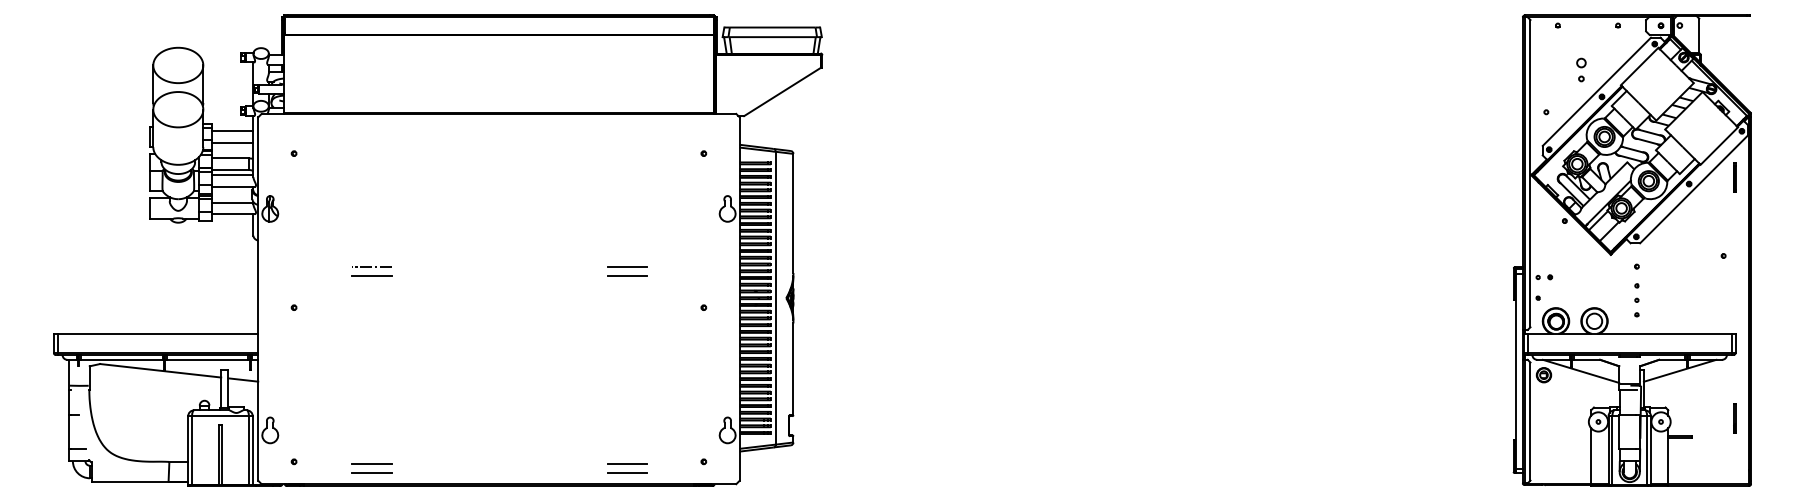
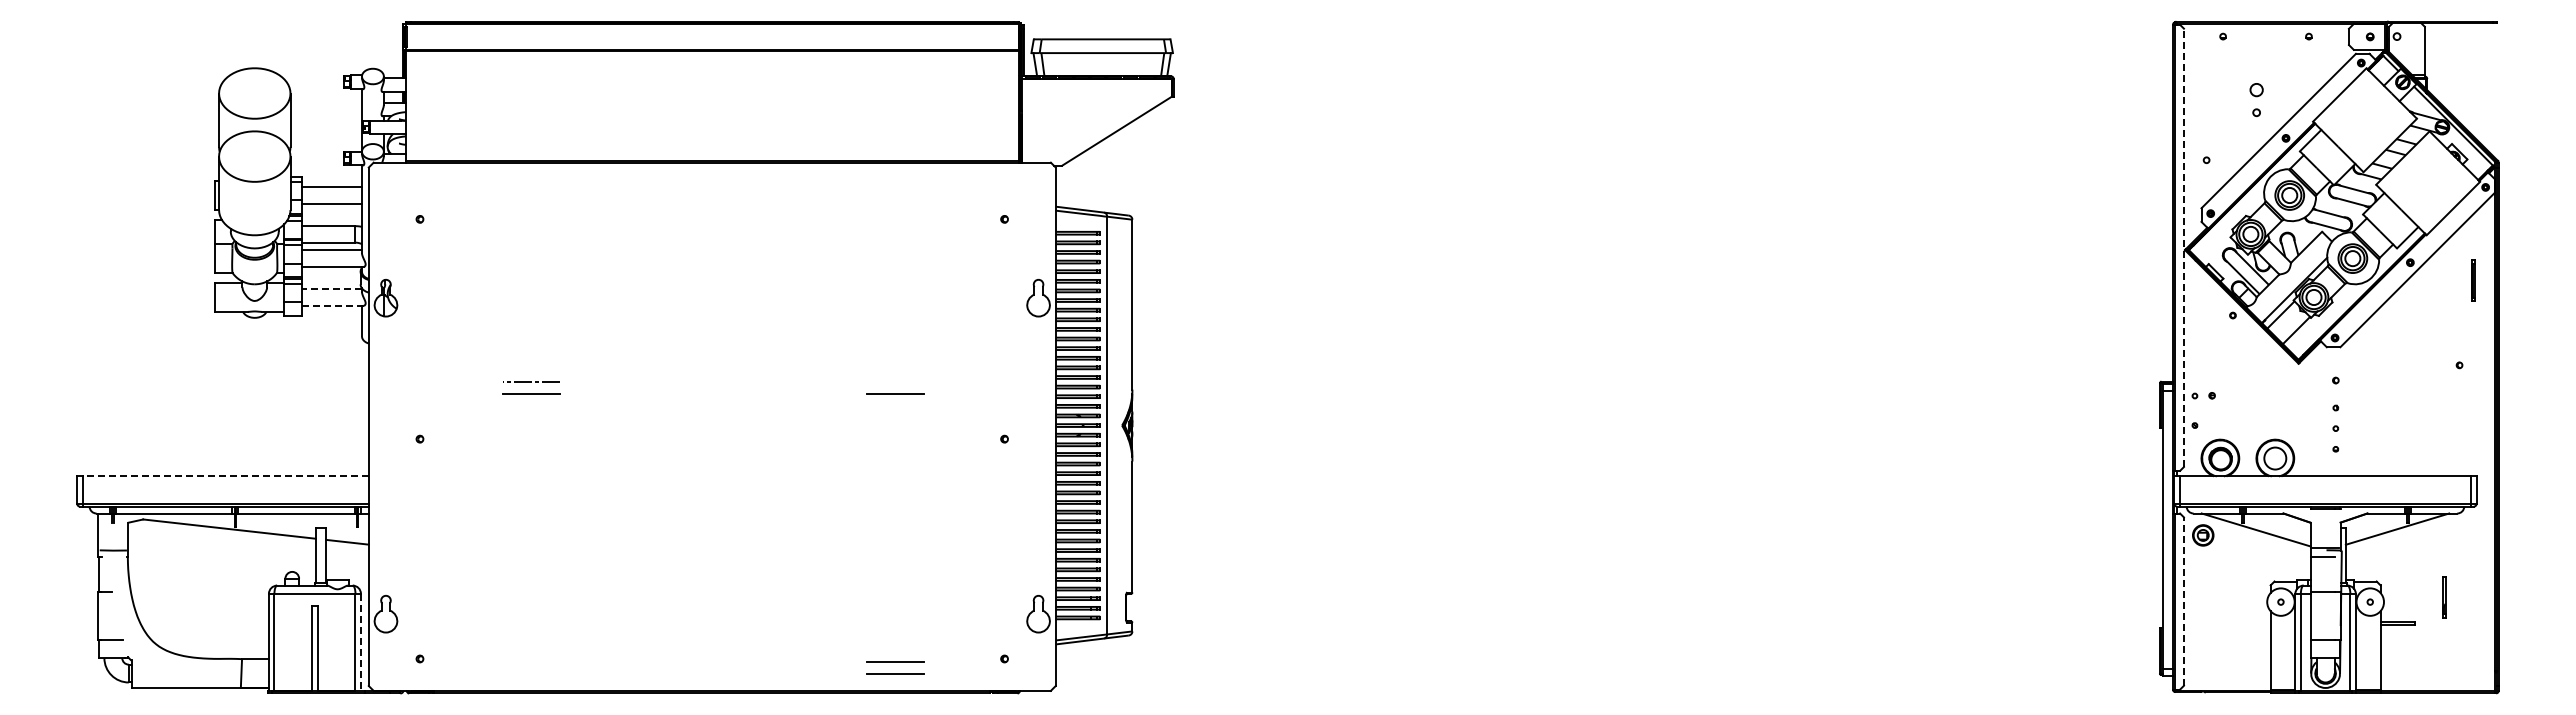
line: (1530, 173) -> (2183, 247), solid -> dashed
line: (1734, 177) -> (2473, 280), moved
line: (232, 202) -> (332, 289), solid -> dashed
line: (232, 214) -> (332, 305), solid -> dashed
line: (627, 267) -> (895, 381), removed
line: (157, 333) -> (225, 476), solid -> dashed
line: (1734, 418) -> (2443, 597), moved
line: (1530, 421) -> (2183, 601), solid -> dashed
line: (252, 450) -> (360, 642), solid -> dashed
line: (372, 463) -> (531, 661), removed
line: (372, 471) -> (531, 673), removed

